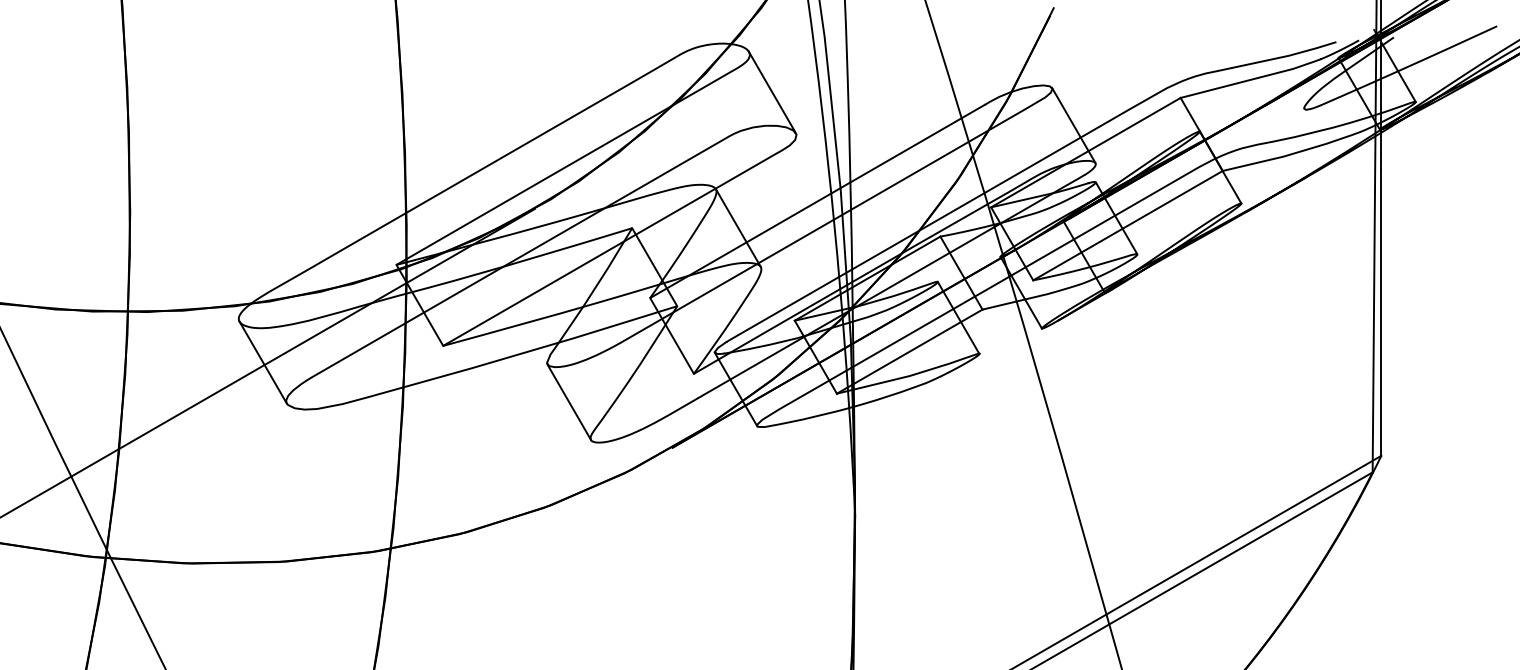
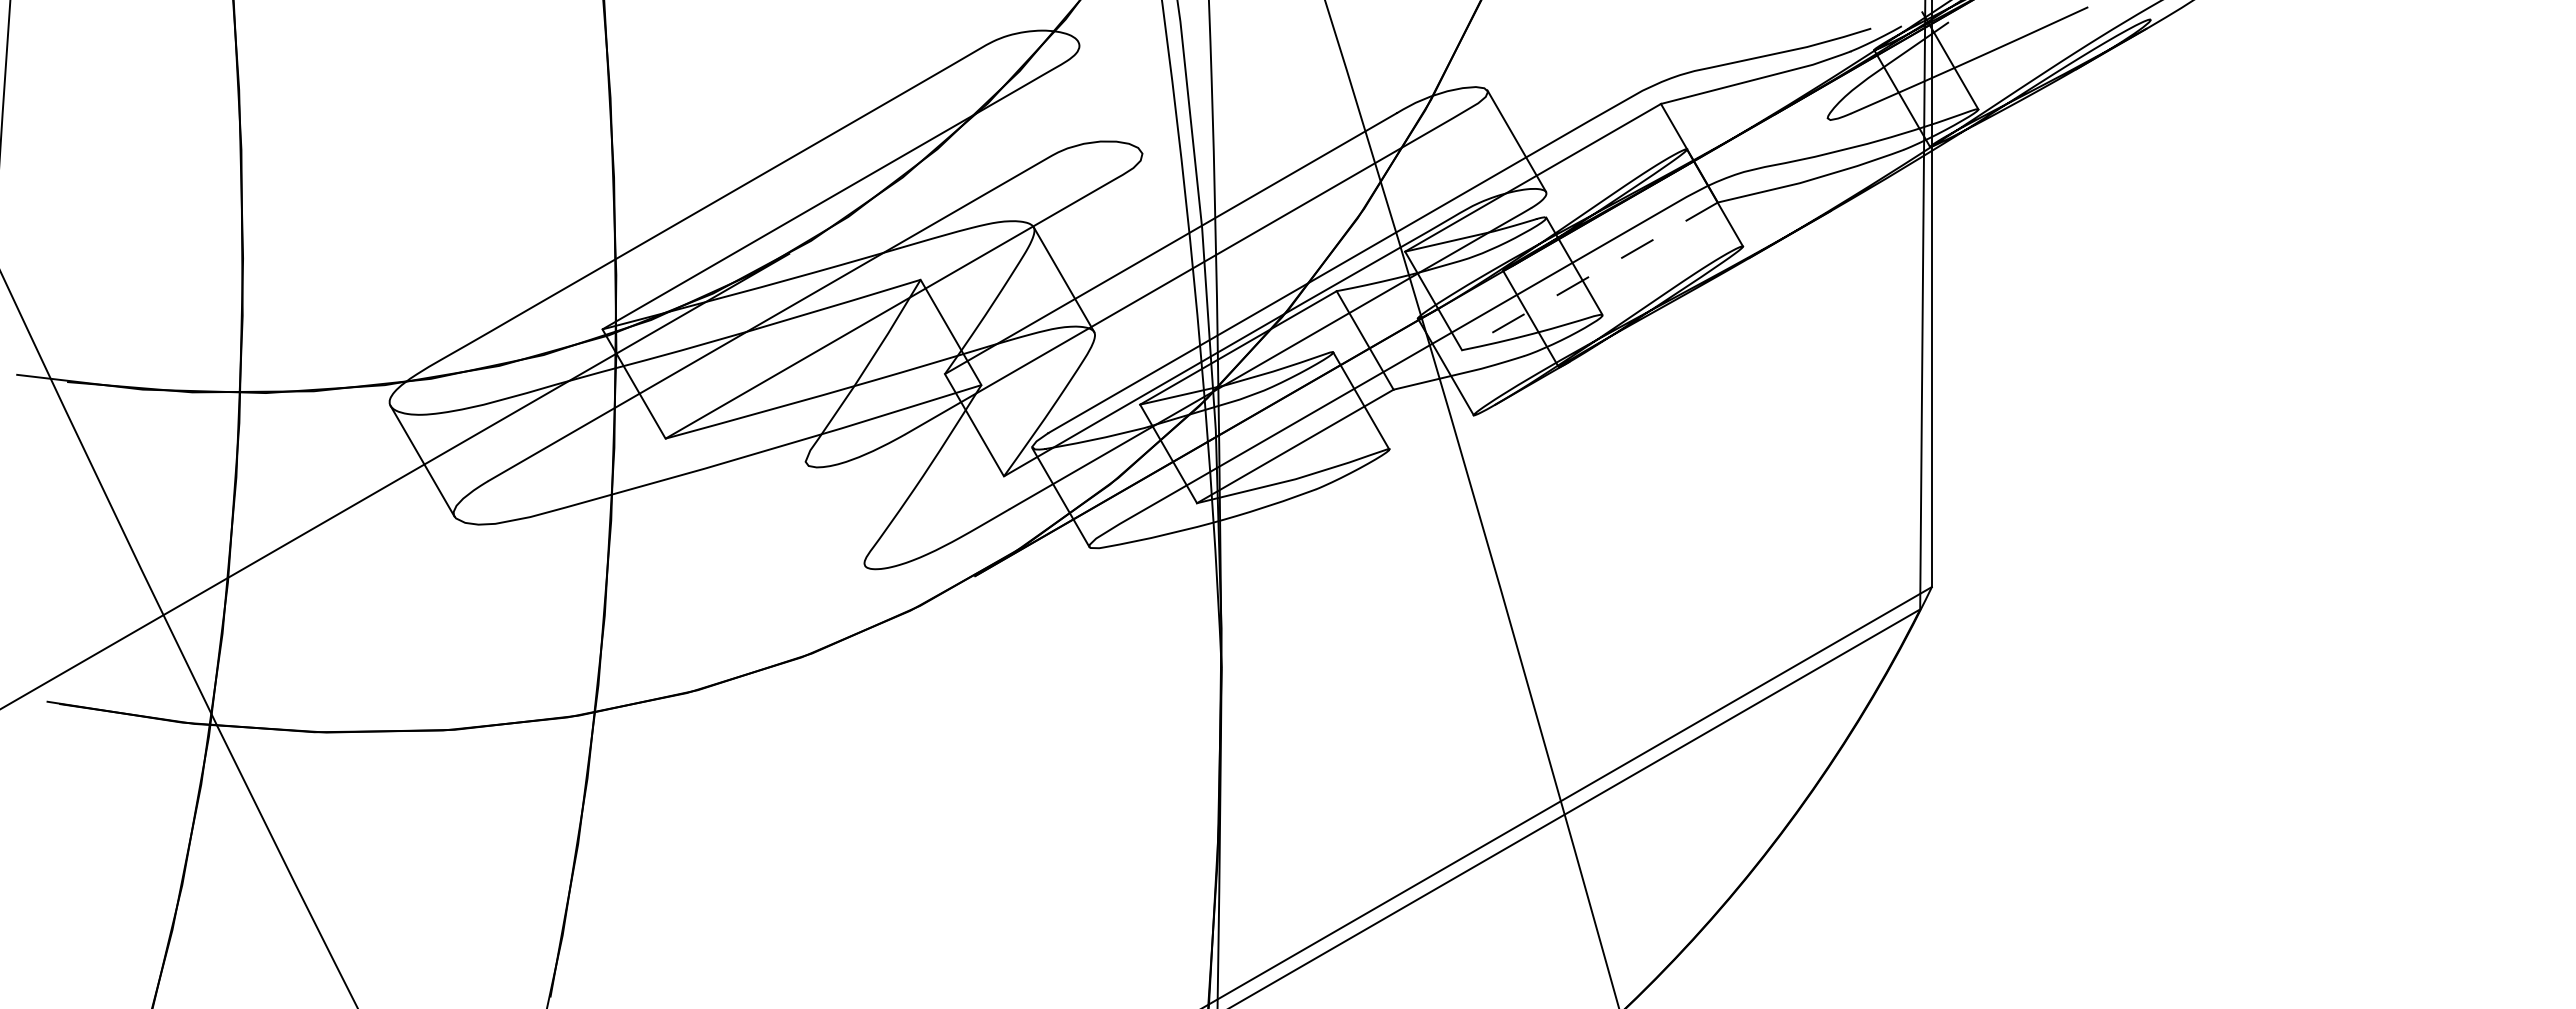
line: (772, 92) -> (1109, 96), removed
line: (1127, 225) -> (1589, 276), solid -> dashed
line: (569, 402) -> (835, 514), removed

